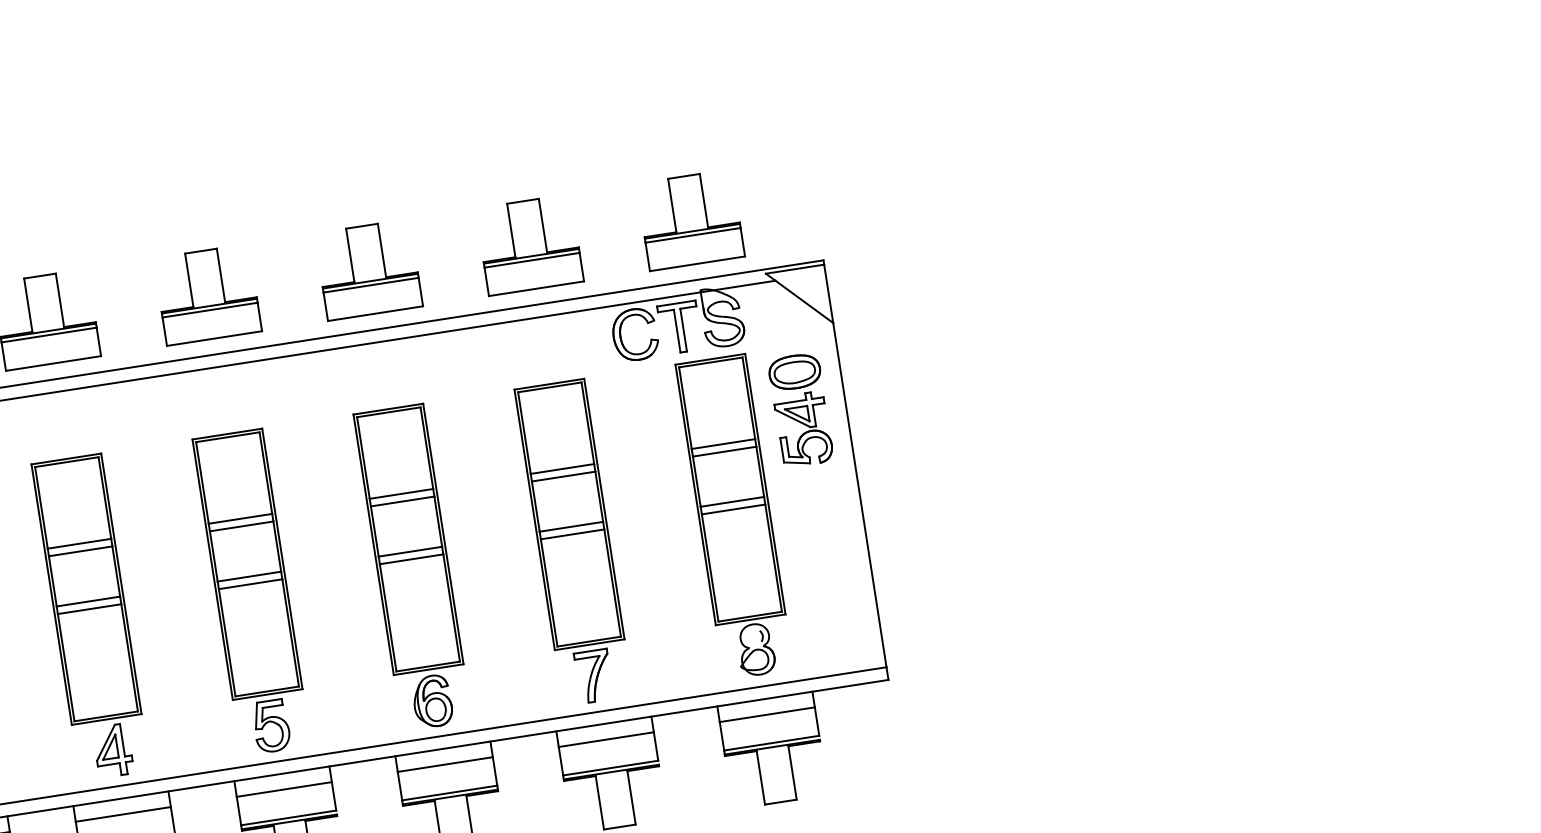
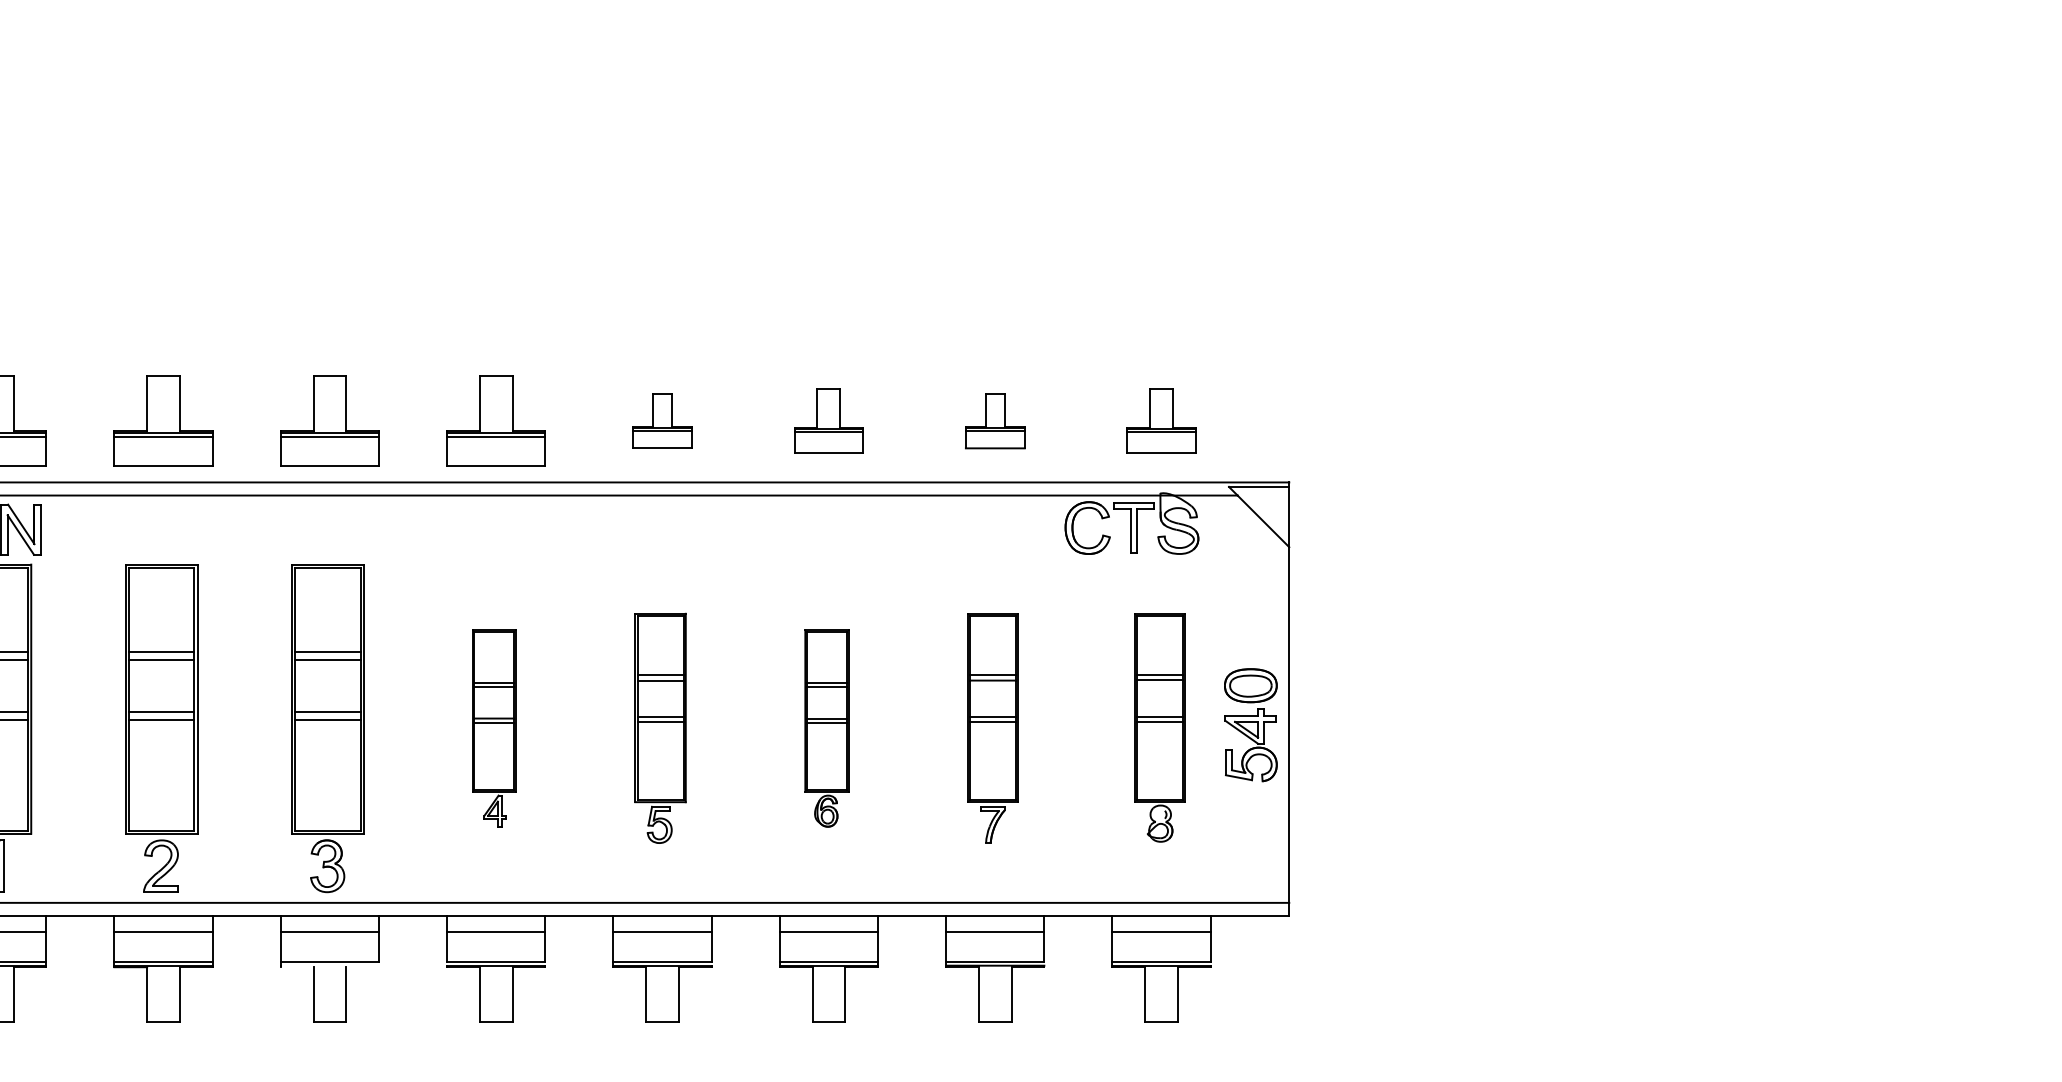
part: (690, 219) -> (1161, 420), size x0.7
part: (530, 245) -> (995, 421), size x0.6
part: (368, 269) -> (828, 420), size x0.7
part: (207, 294) -> (662, 420), size x0.6
part: (800, 410) -> (1250, 725), moved
part: (734, 516) -> (1159, 727), size x0.7
part: (573, 542) -> (992, 728), size x0.7
part: (412, 567) -> (826, 728), size x0.6
part: (251, 592) -> (660, 728), size x0.7
part: (90, 617) -> (493, 728), size x0.6

